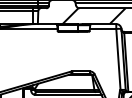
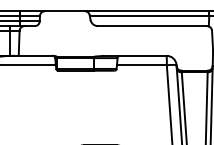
hatch: (93, 16) -> (123, 41), removed

